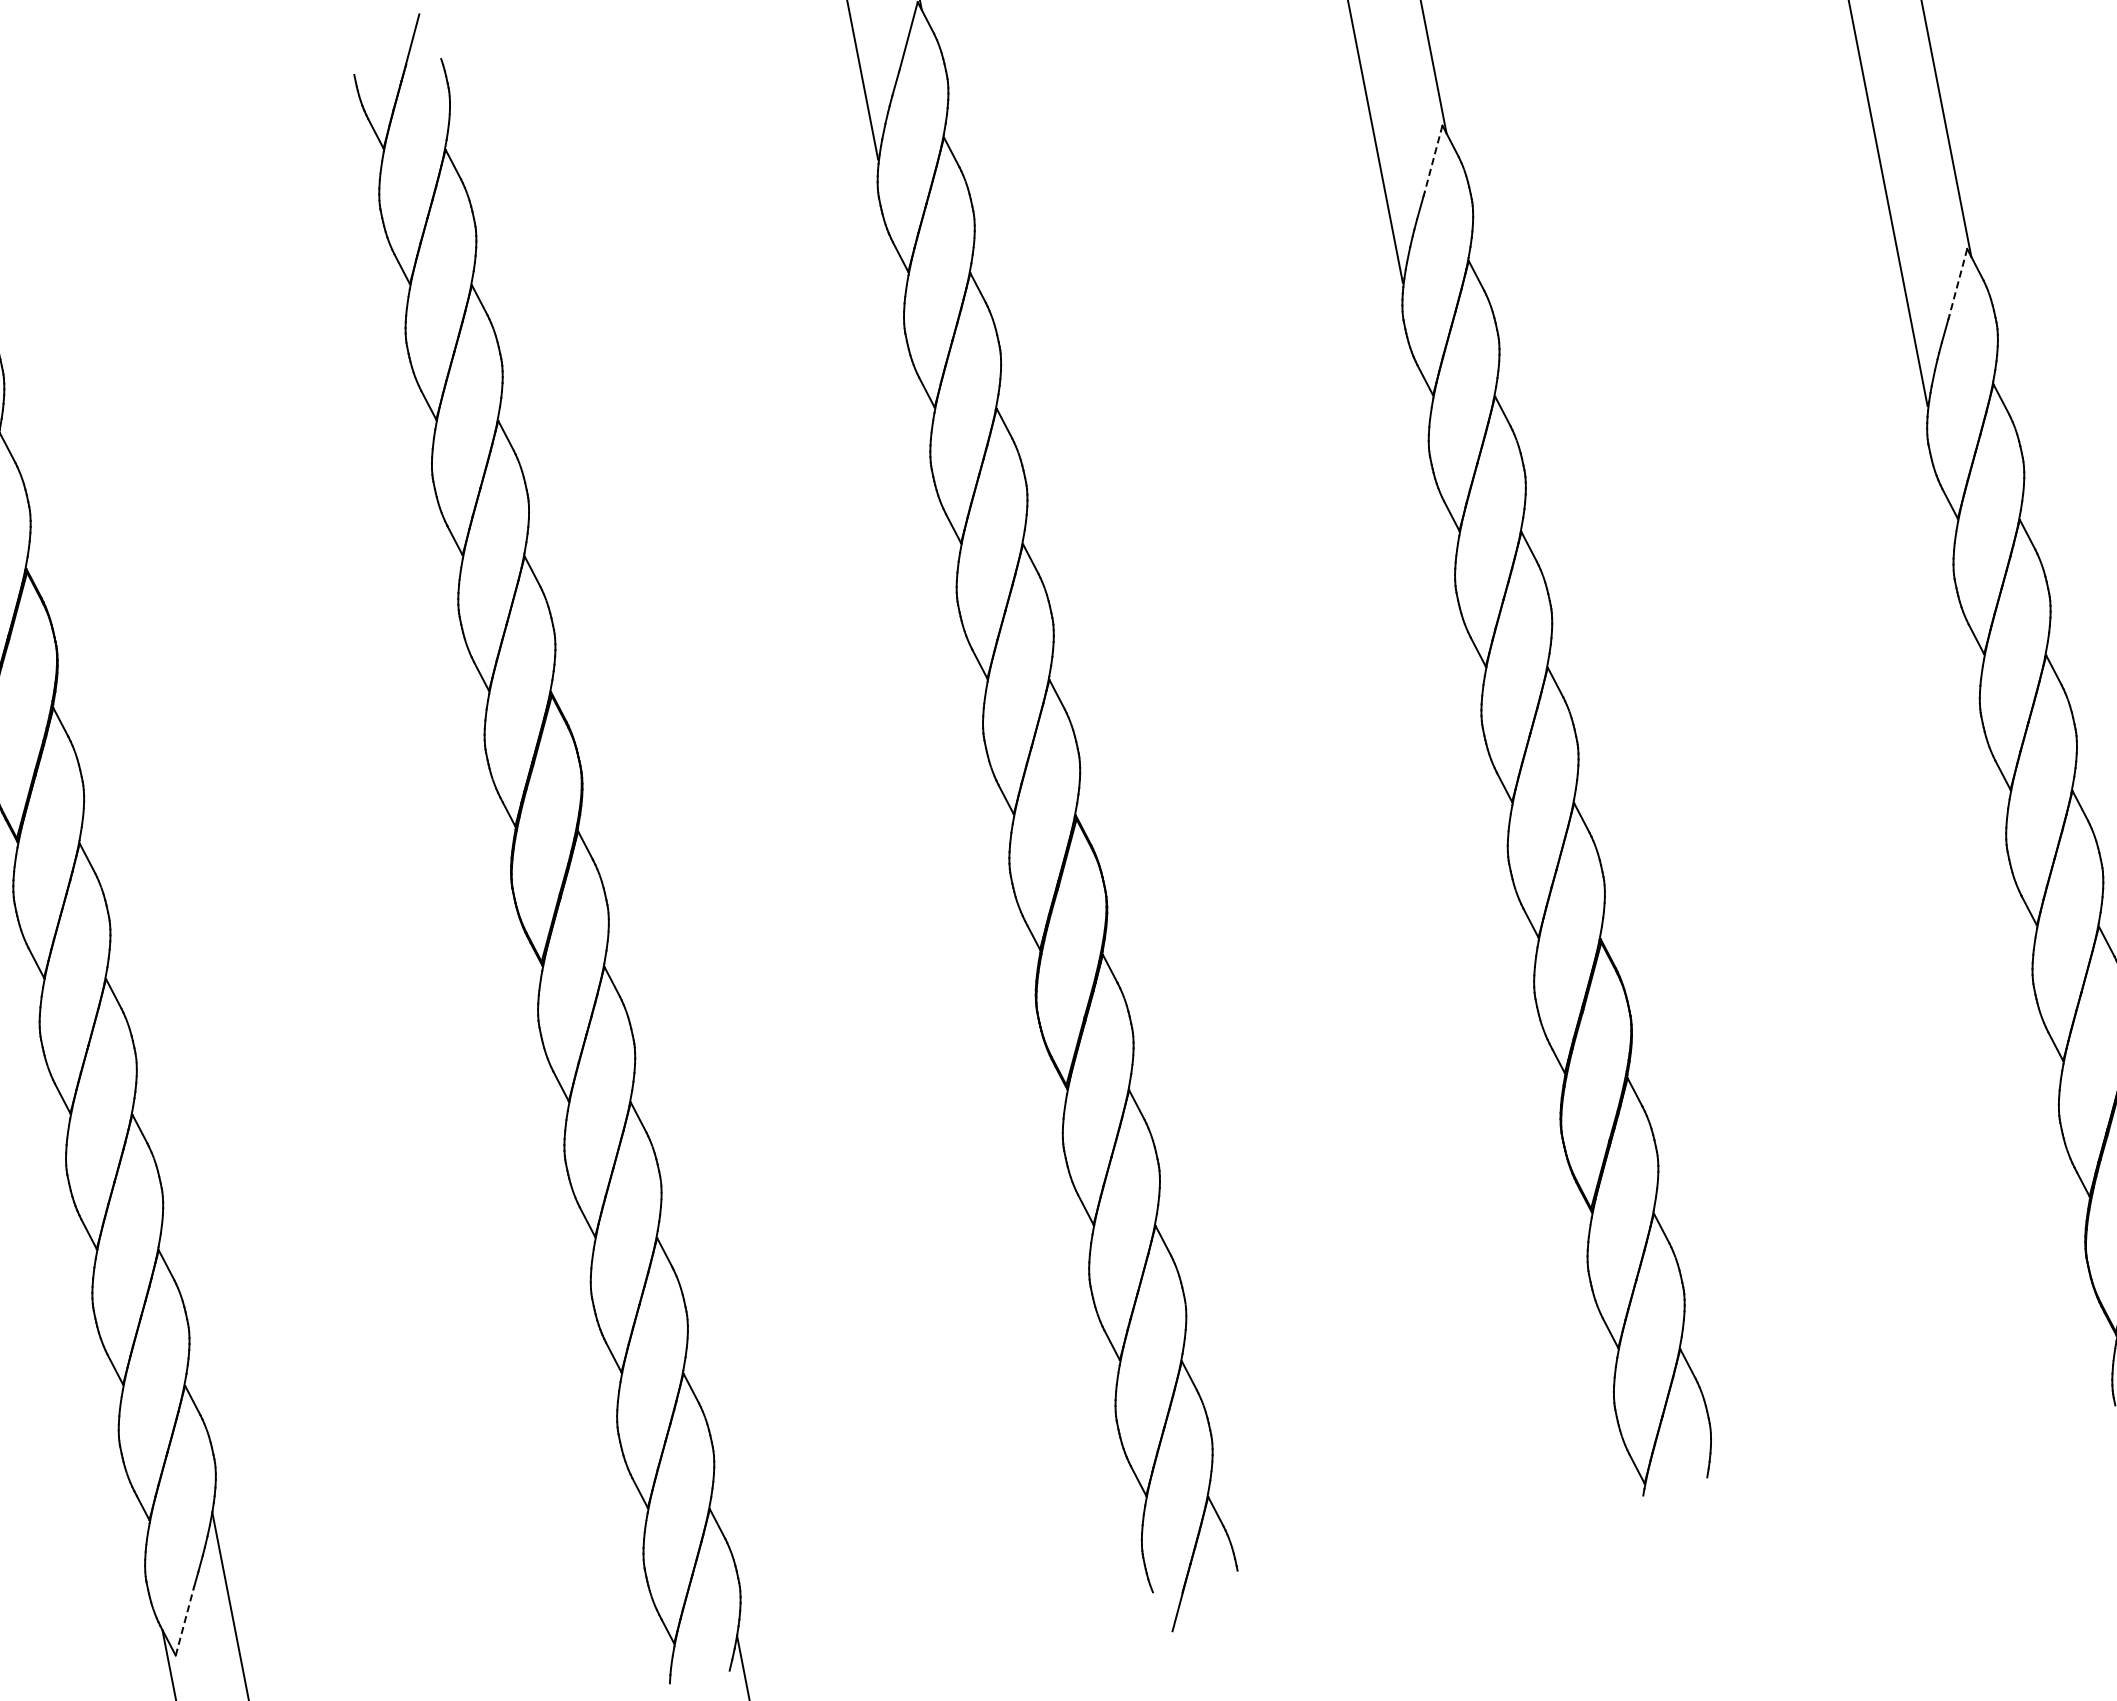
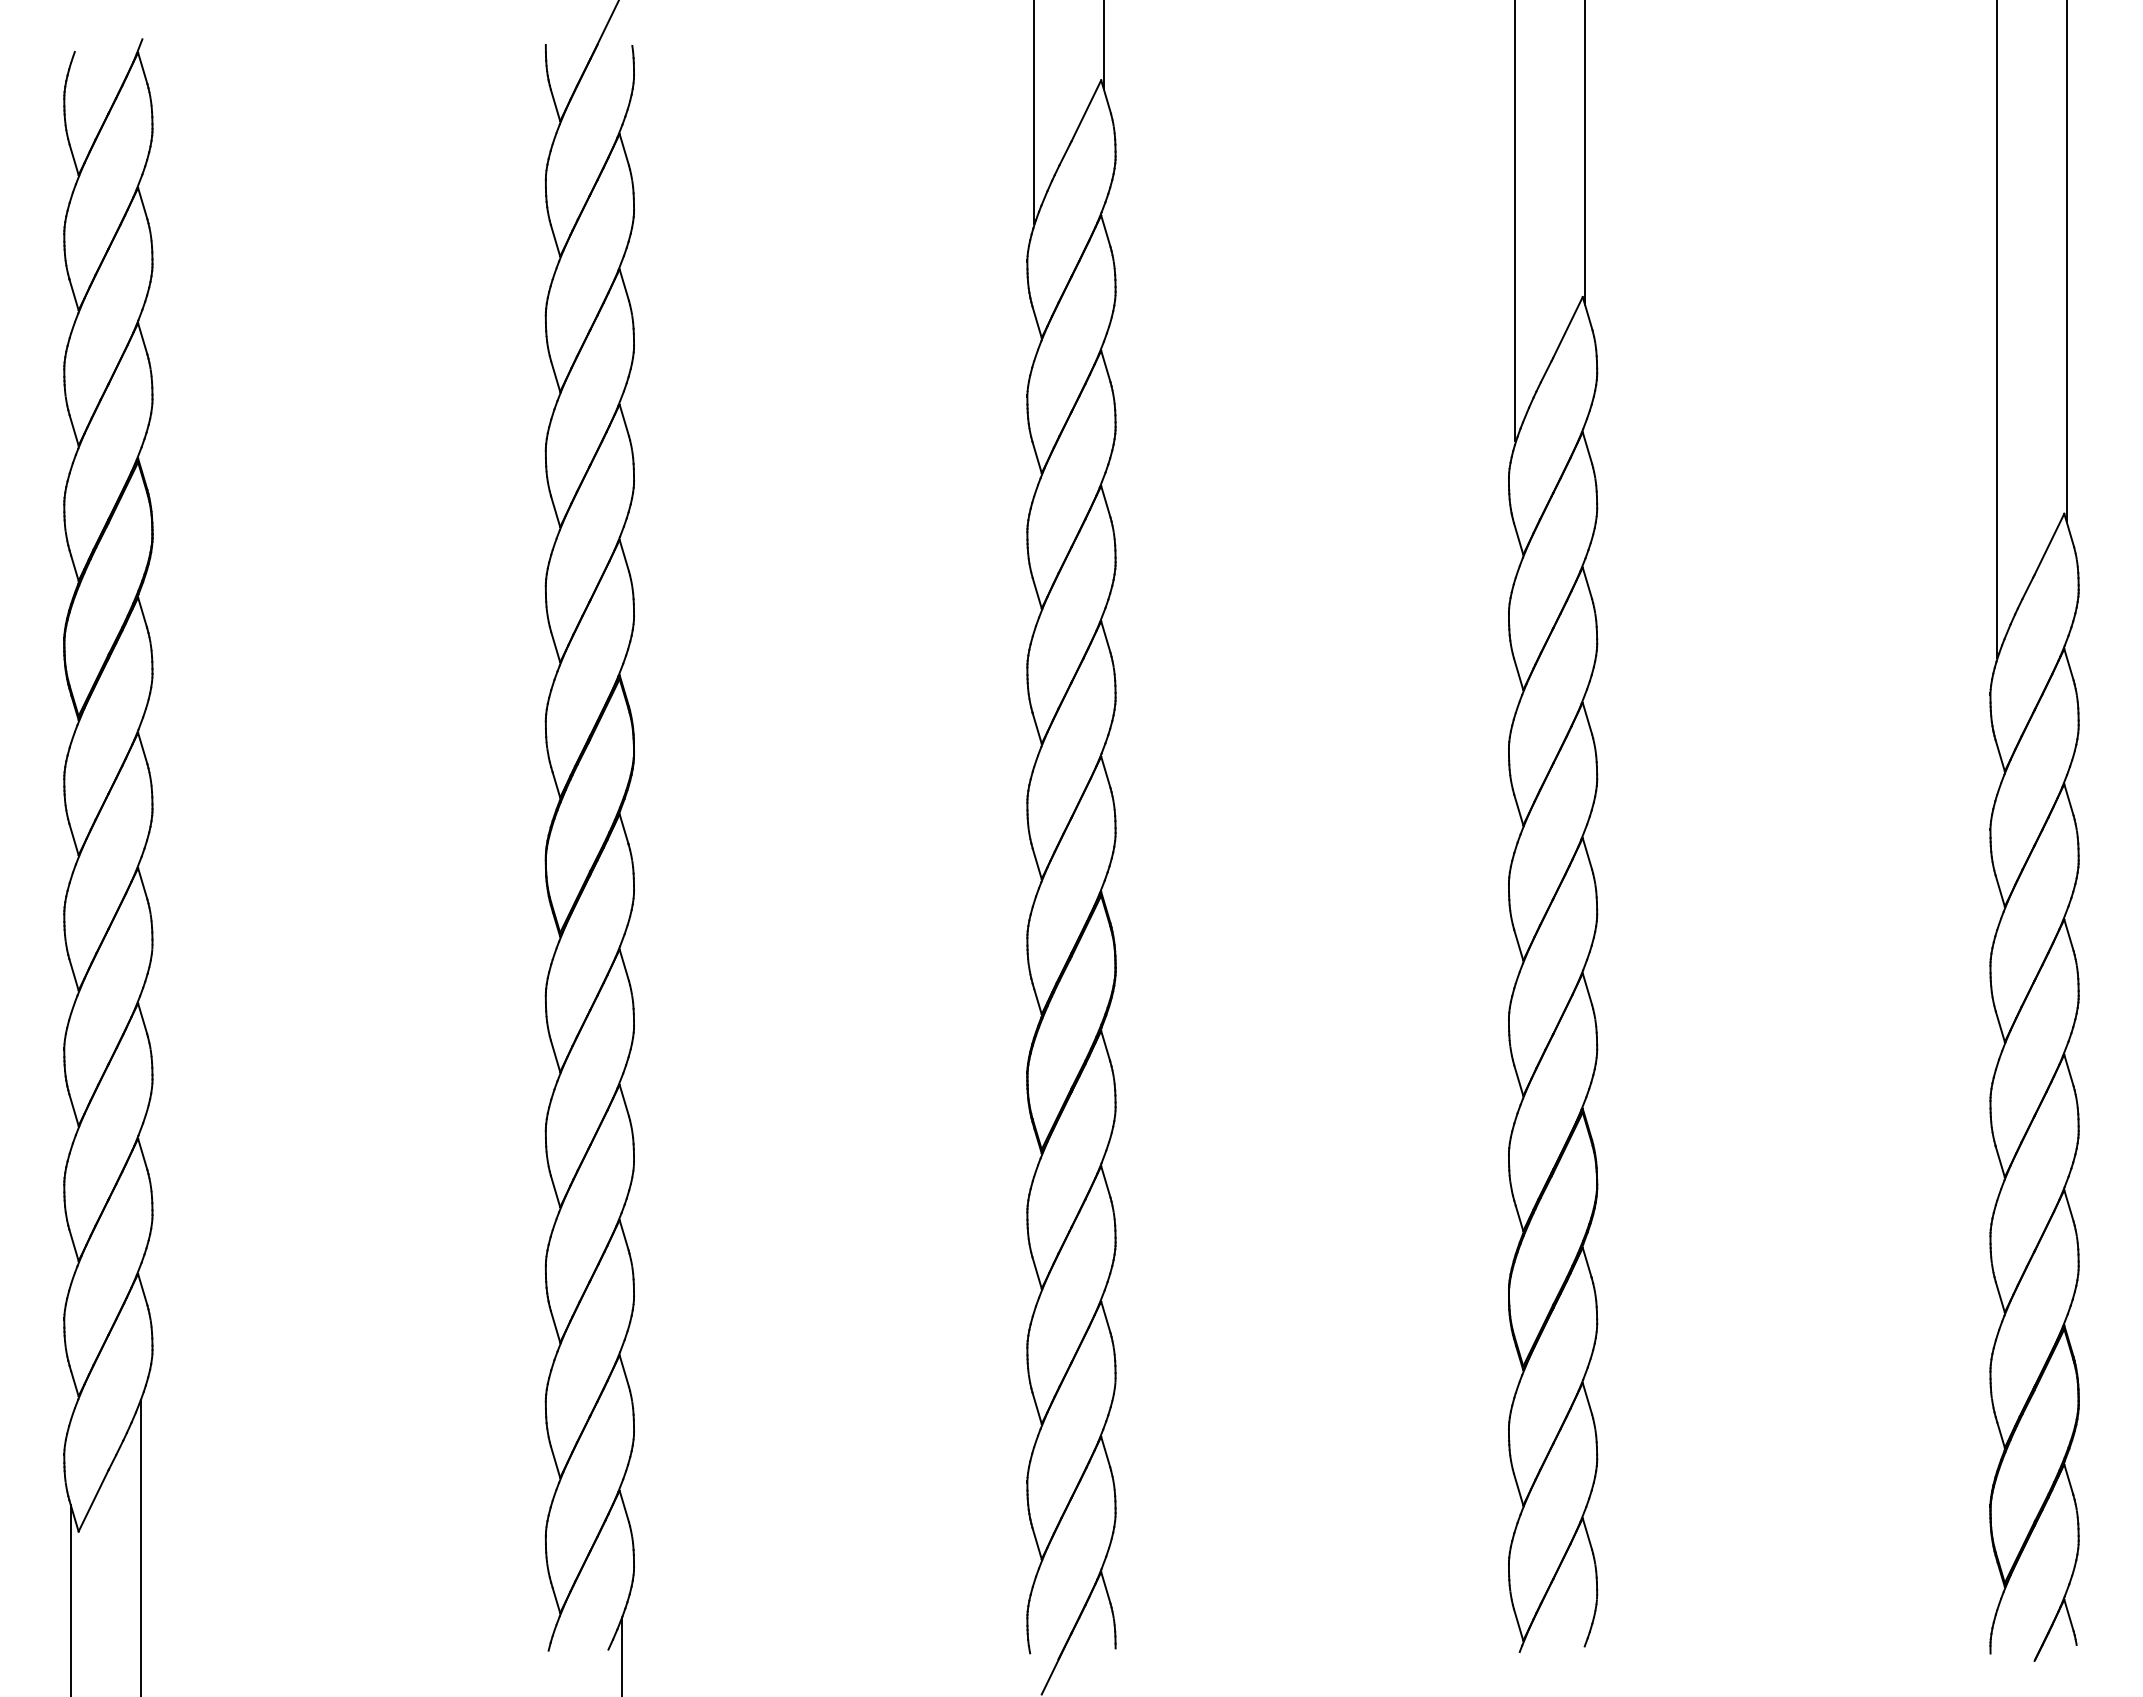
line: (1433, 159) -> (1567, 327), dashed -> solid
line: (1958, 282) -> (2049, 544), dashed -> solid
line: (184, 1622) -> (93, 1501), dashed -> solid

